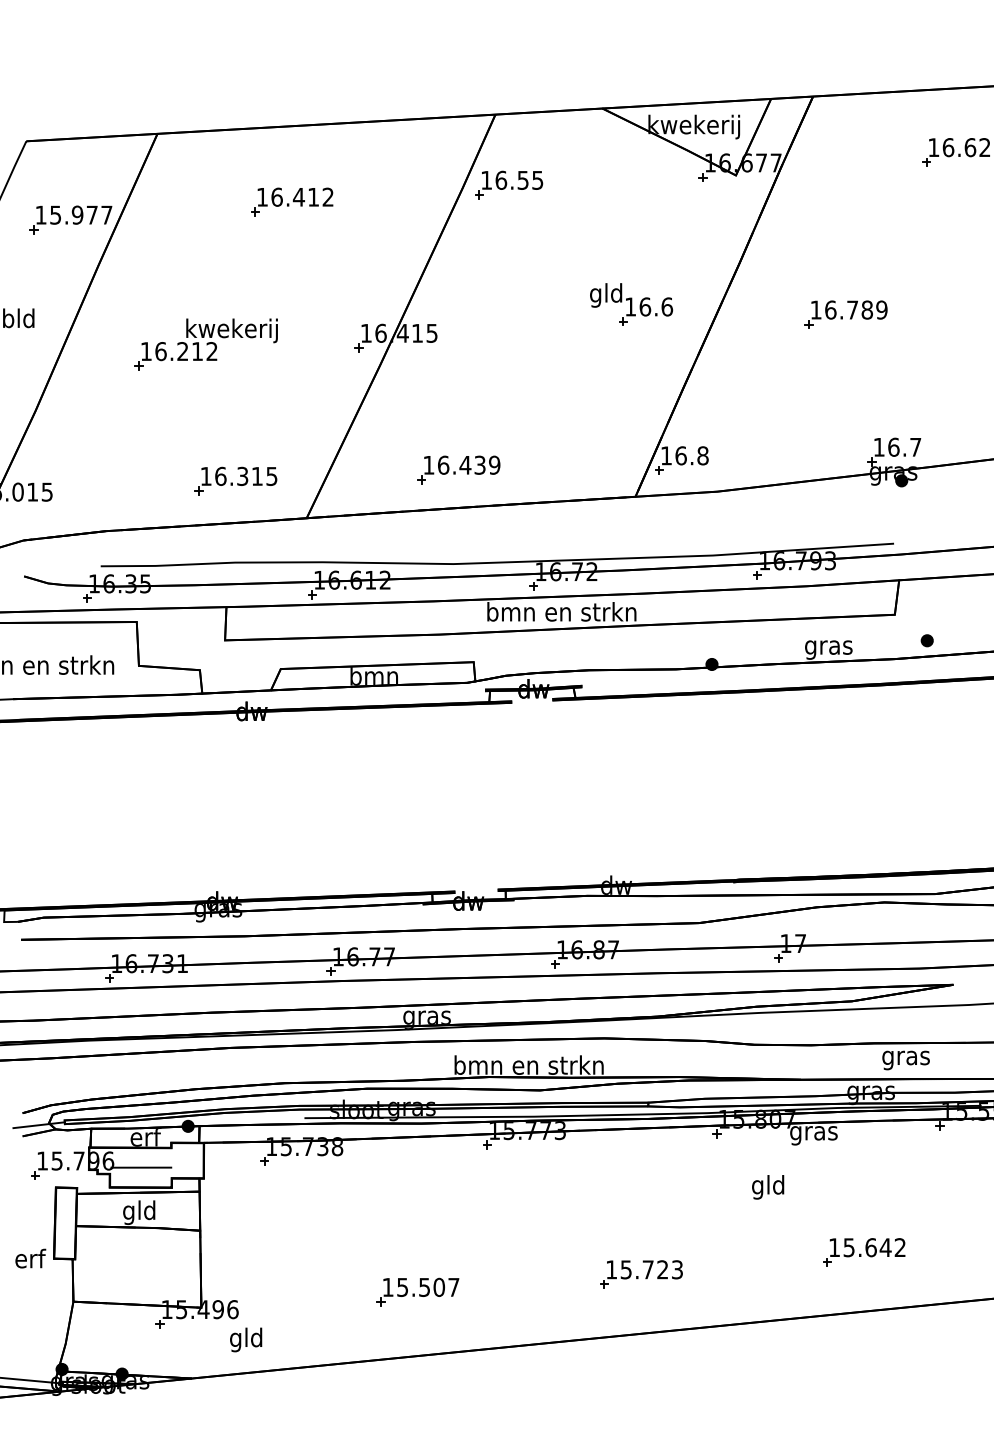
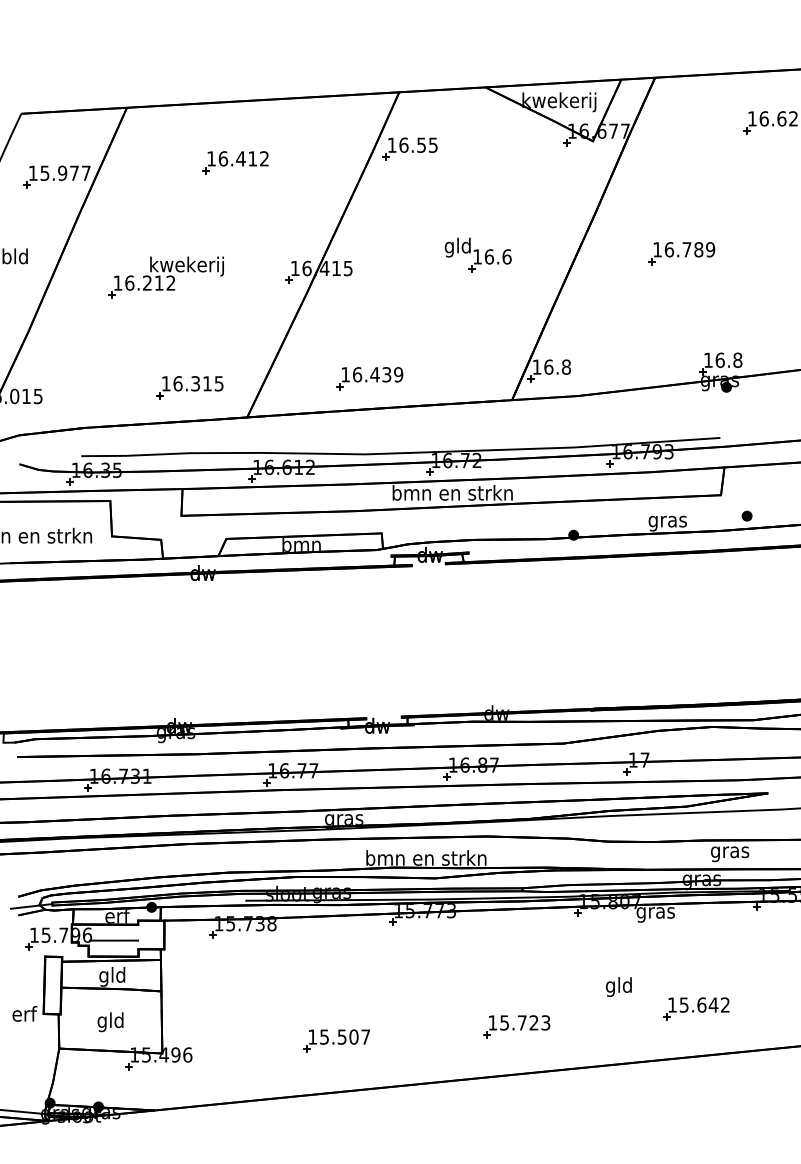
part: (631, 304) -> (478, 254), moved
text: (915, 446) -> (737, 359), 16.7 -> 16.8
text: (768, 1187) -> (619, 987), moved
text: (246, 1339) -> (110, 1021), moved

